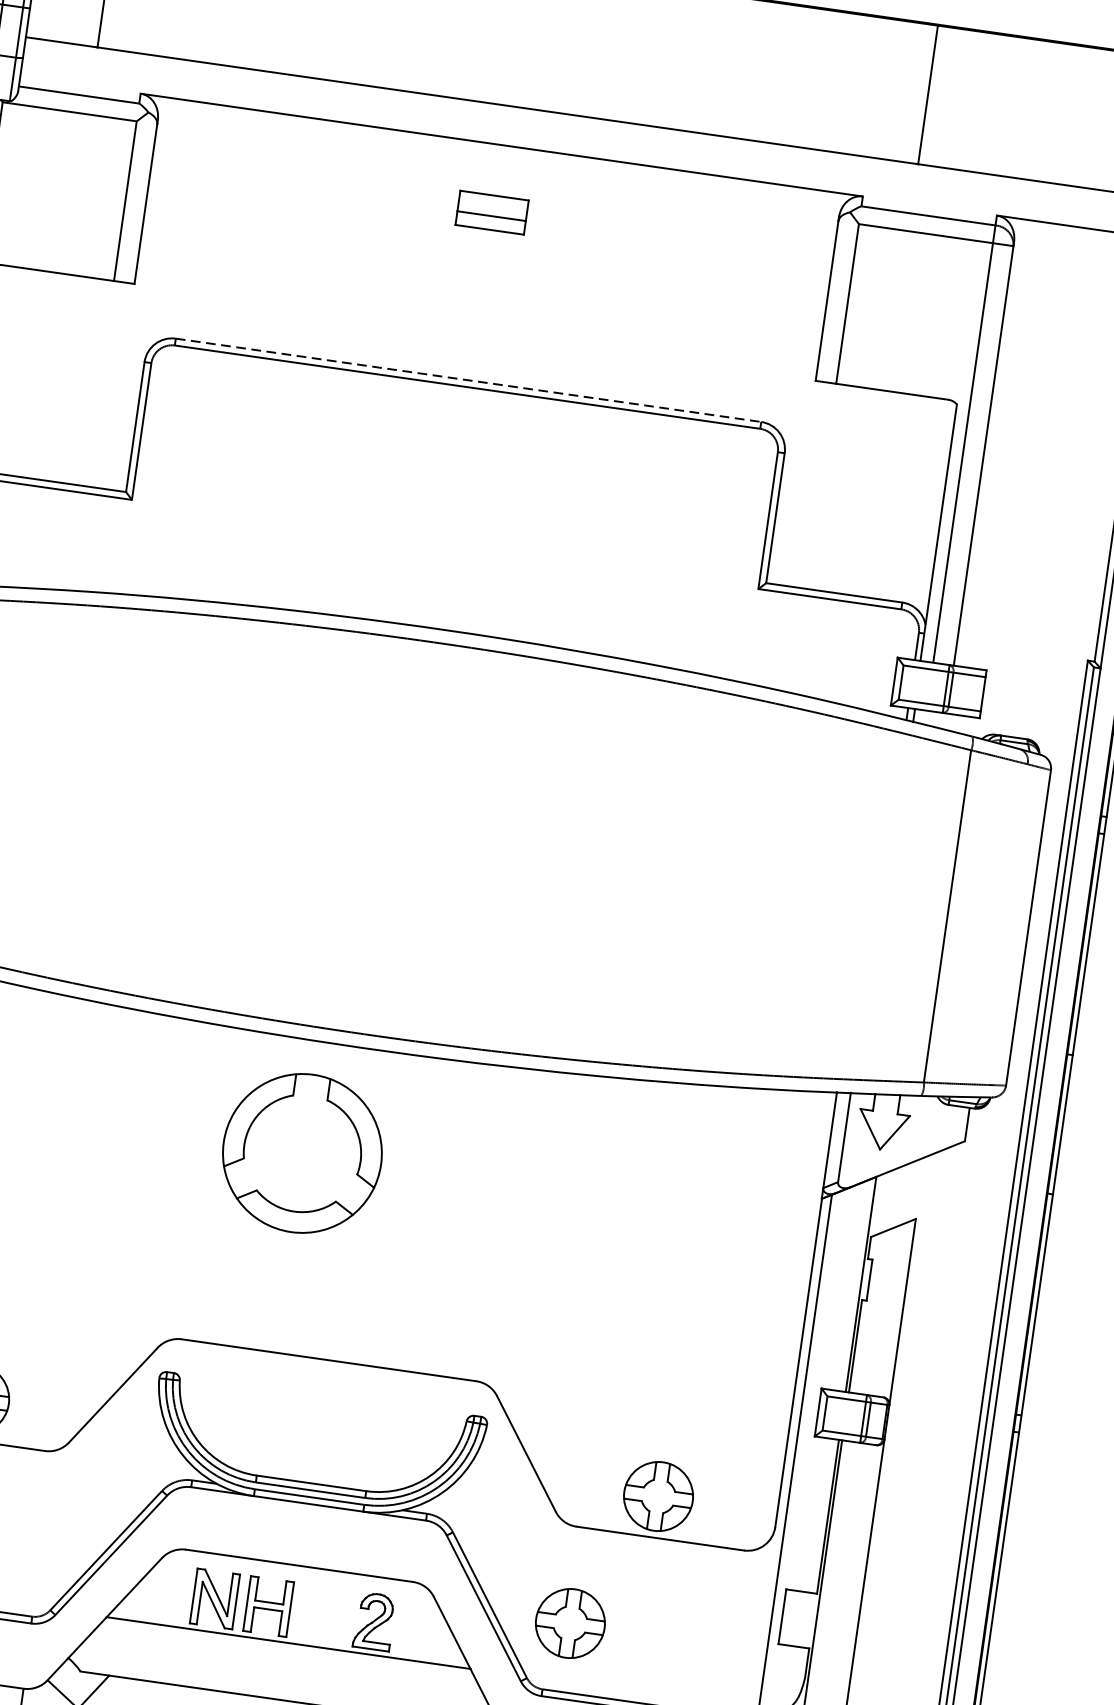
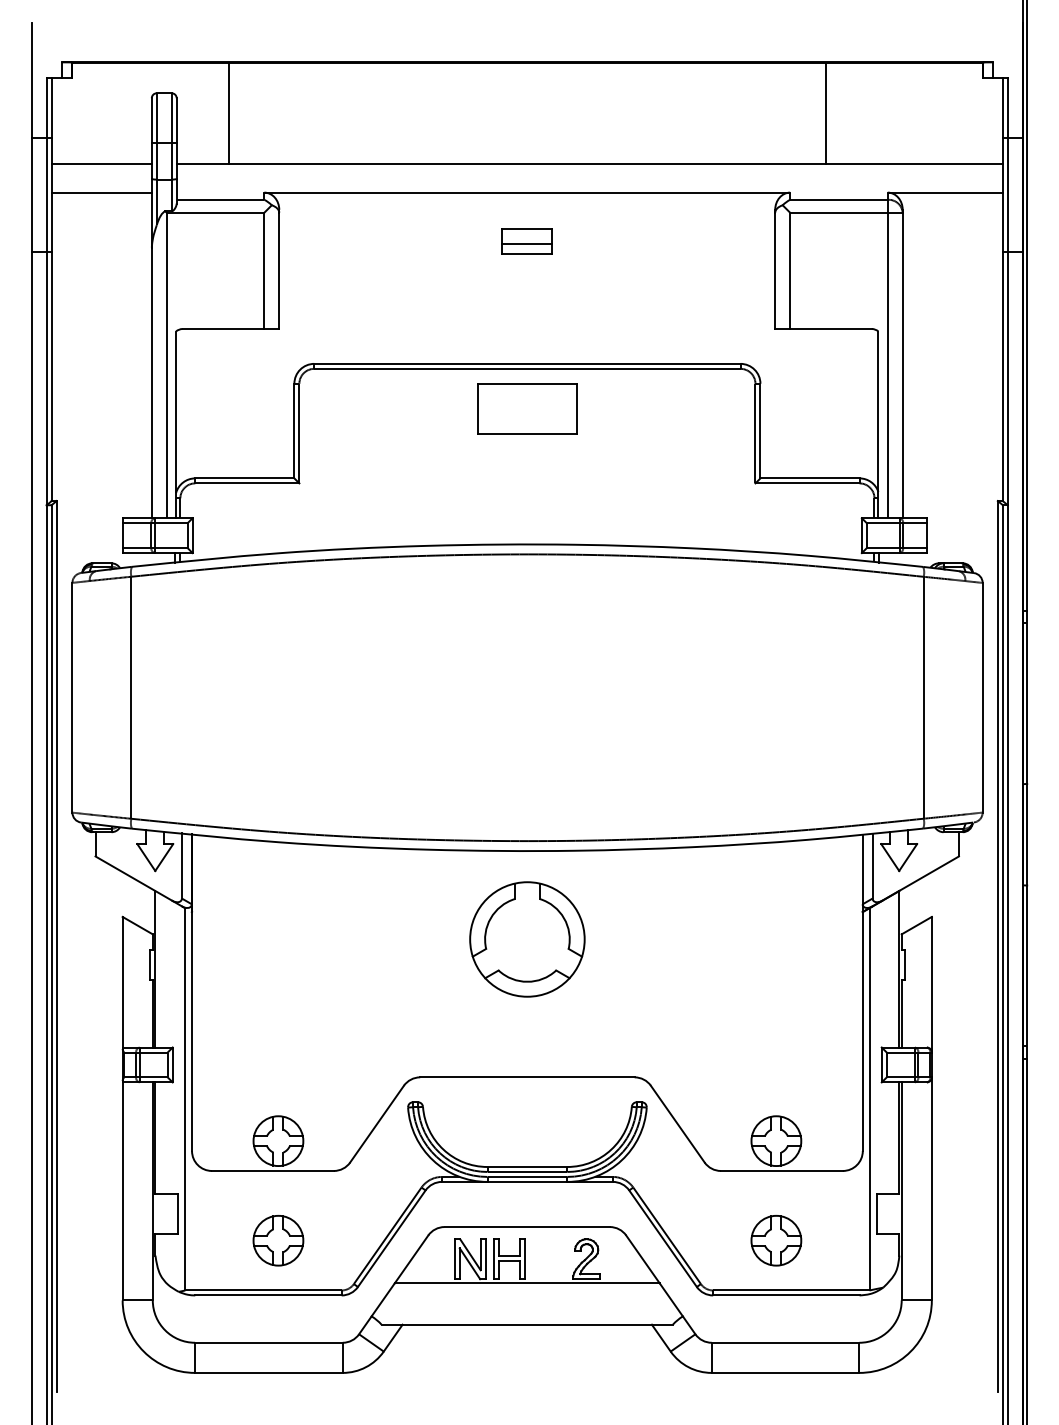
line: (468, 379) -> (527, 363), dashed -> solid
part: (459, 441) -> (527, 408), added
part: (302, 1153) -> (527, 939), moved
part: (570, 1623) -> (776, 1240), moved

